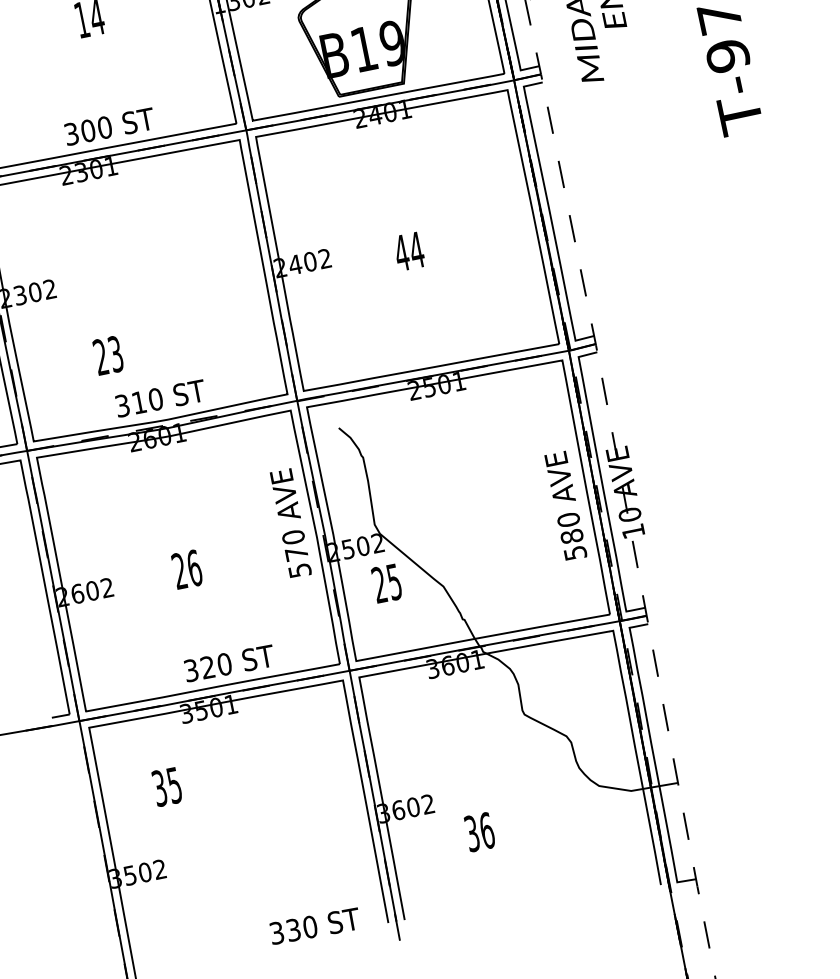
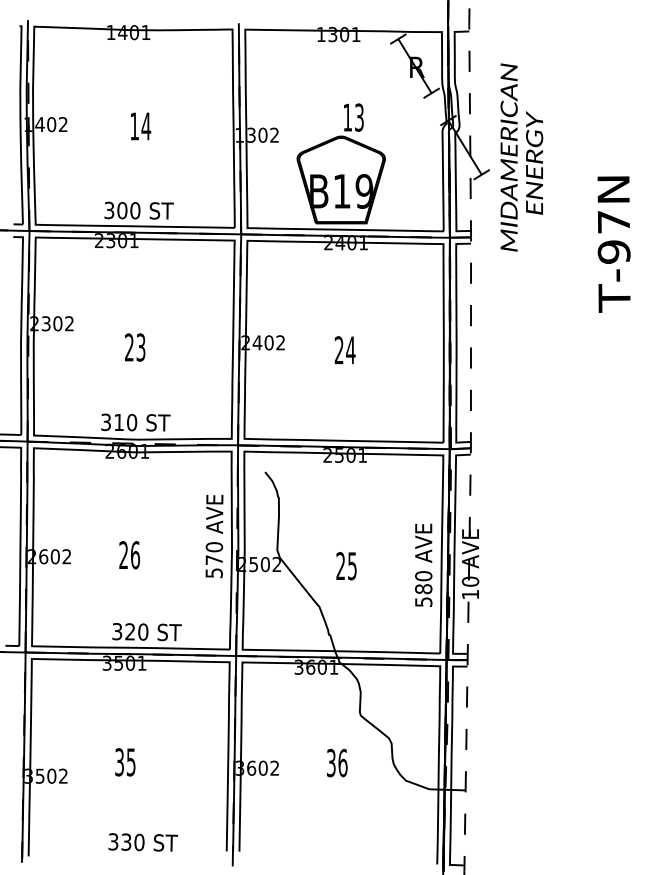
text: (401, 253) -> (338, 350), 44 -> 24
text: (108, 355) -> (135, 347), moved
text: (387, 583) -> (346, 566), moved
text: (167, 787) -> (125, 762), moved
text: (479, 831) -> (337, 762), moved
text: (315, 926) -> (143, 842), moved

